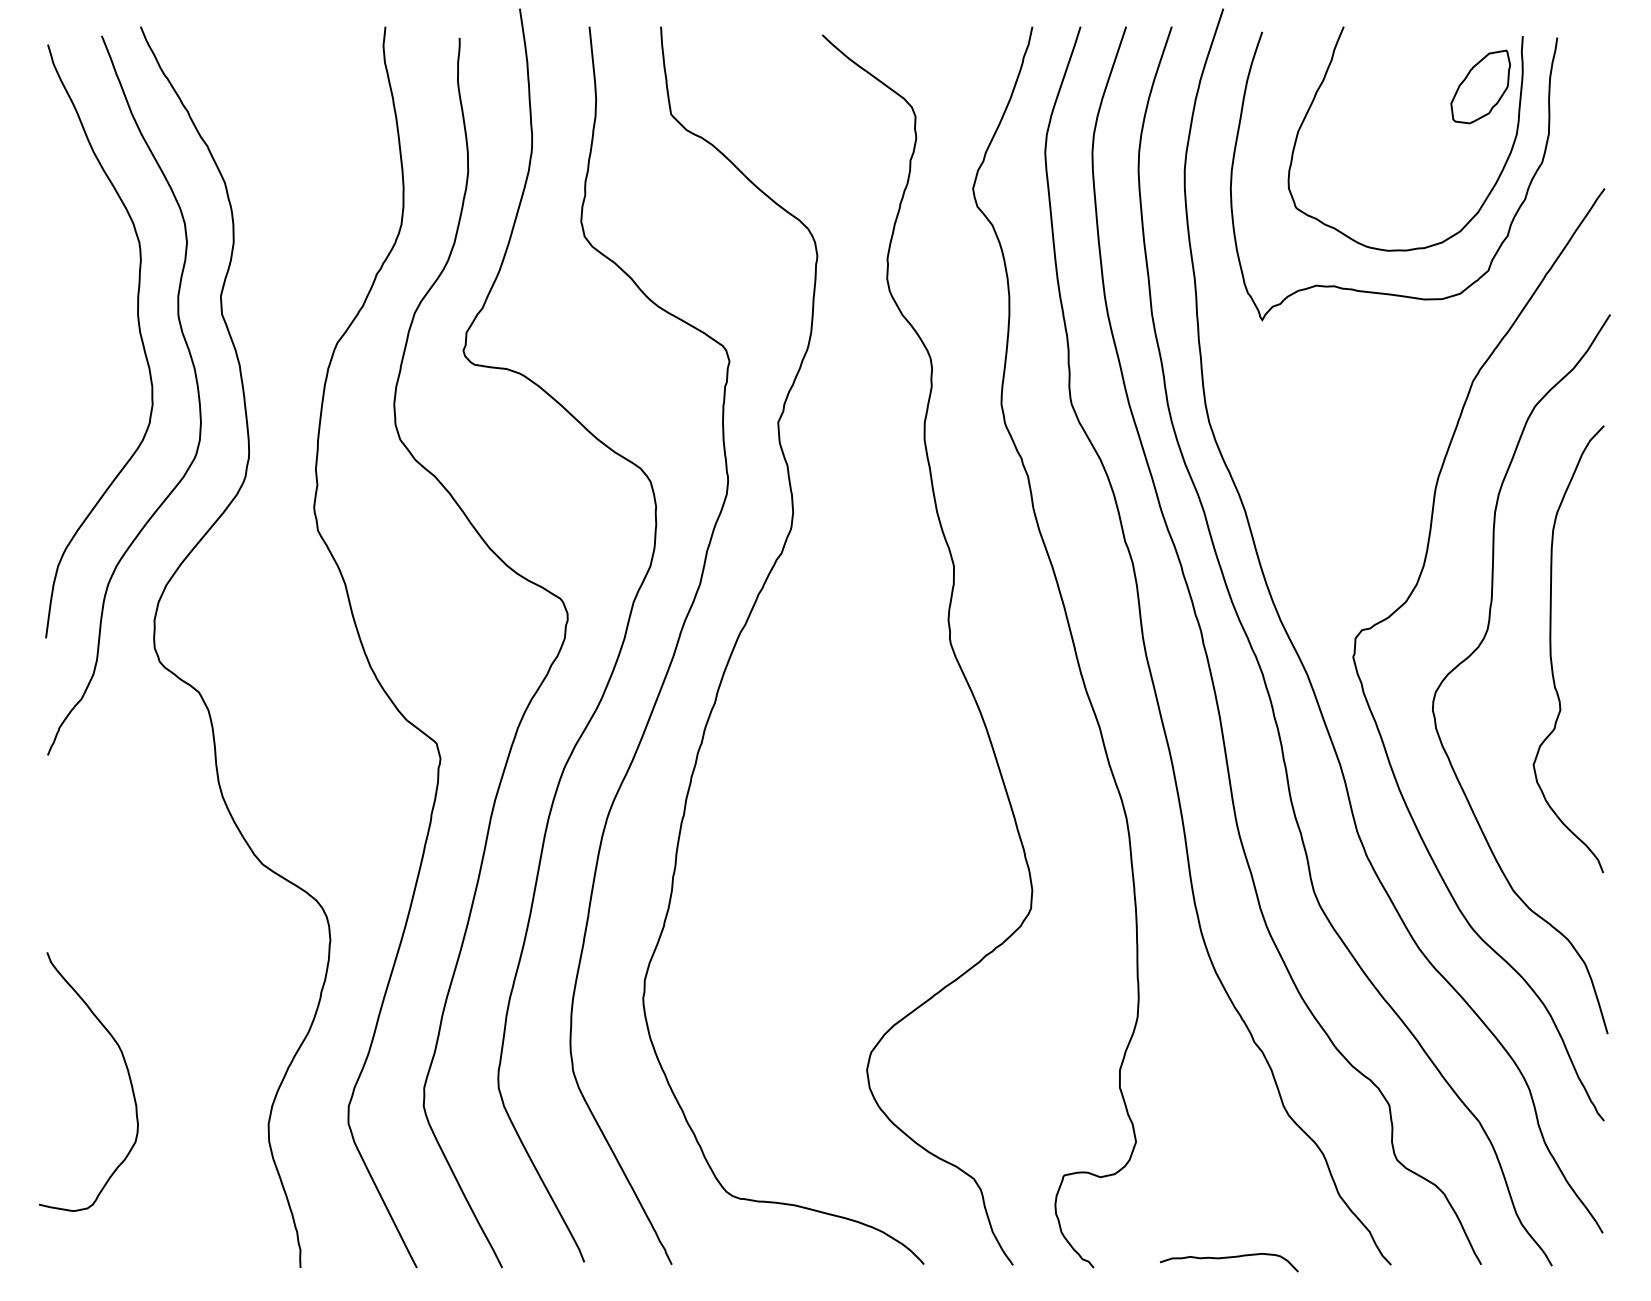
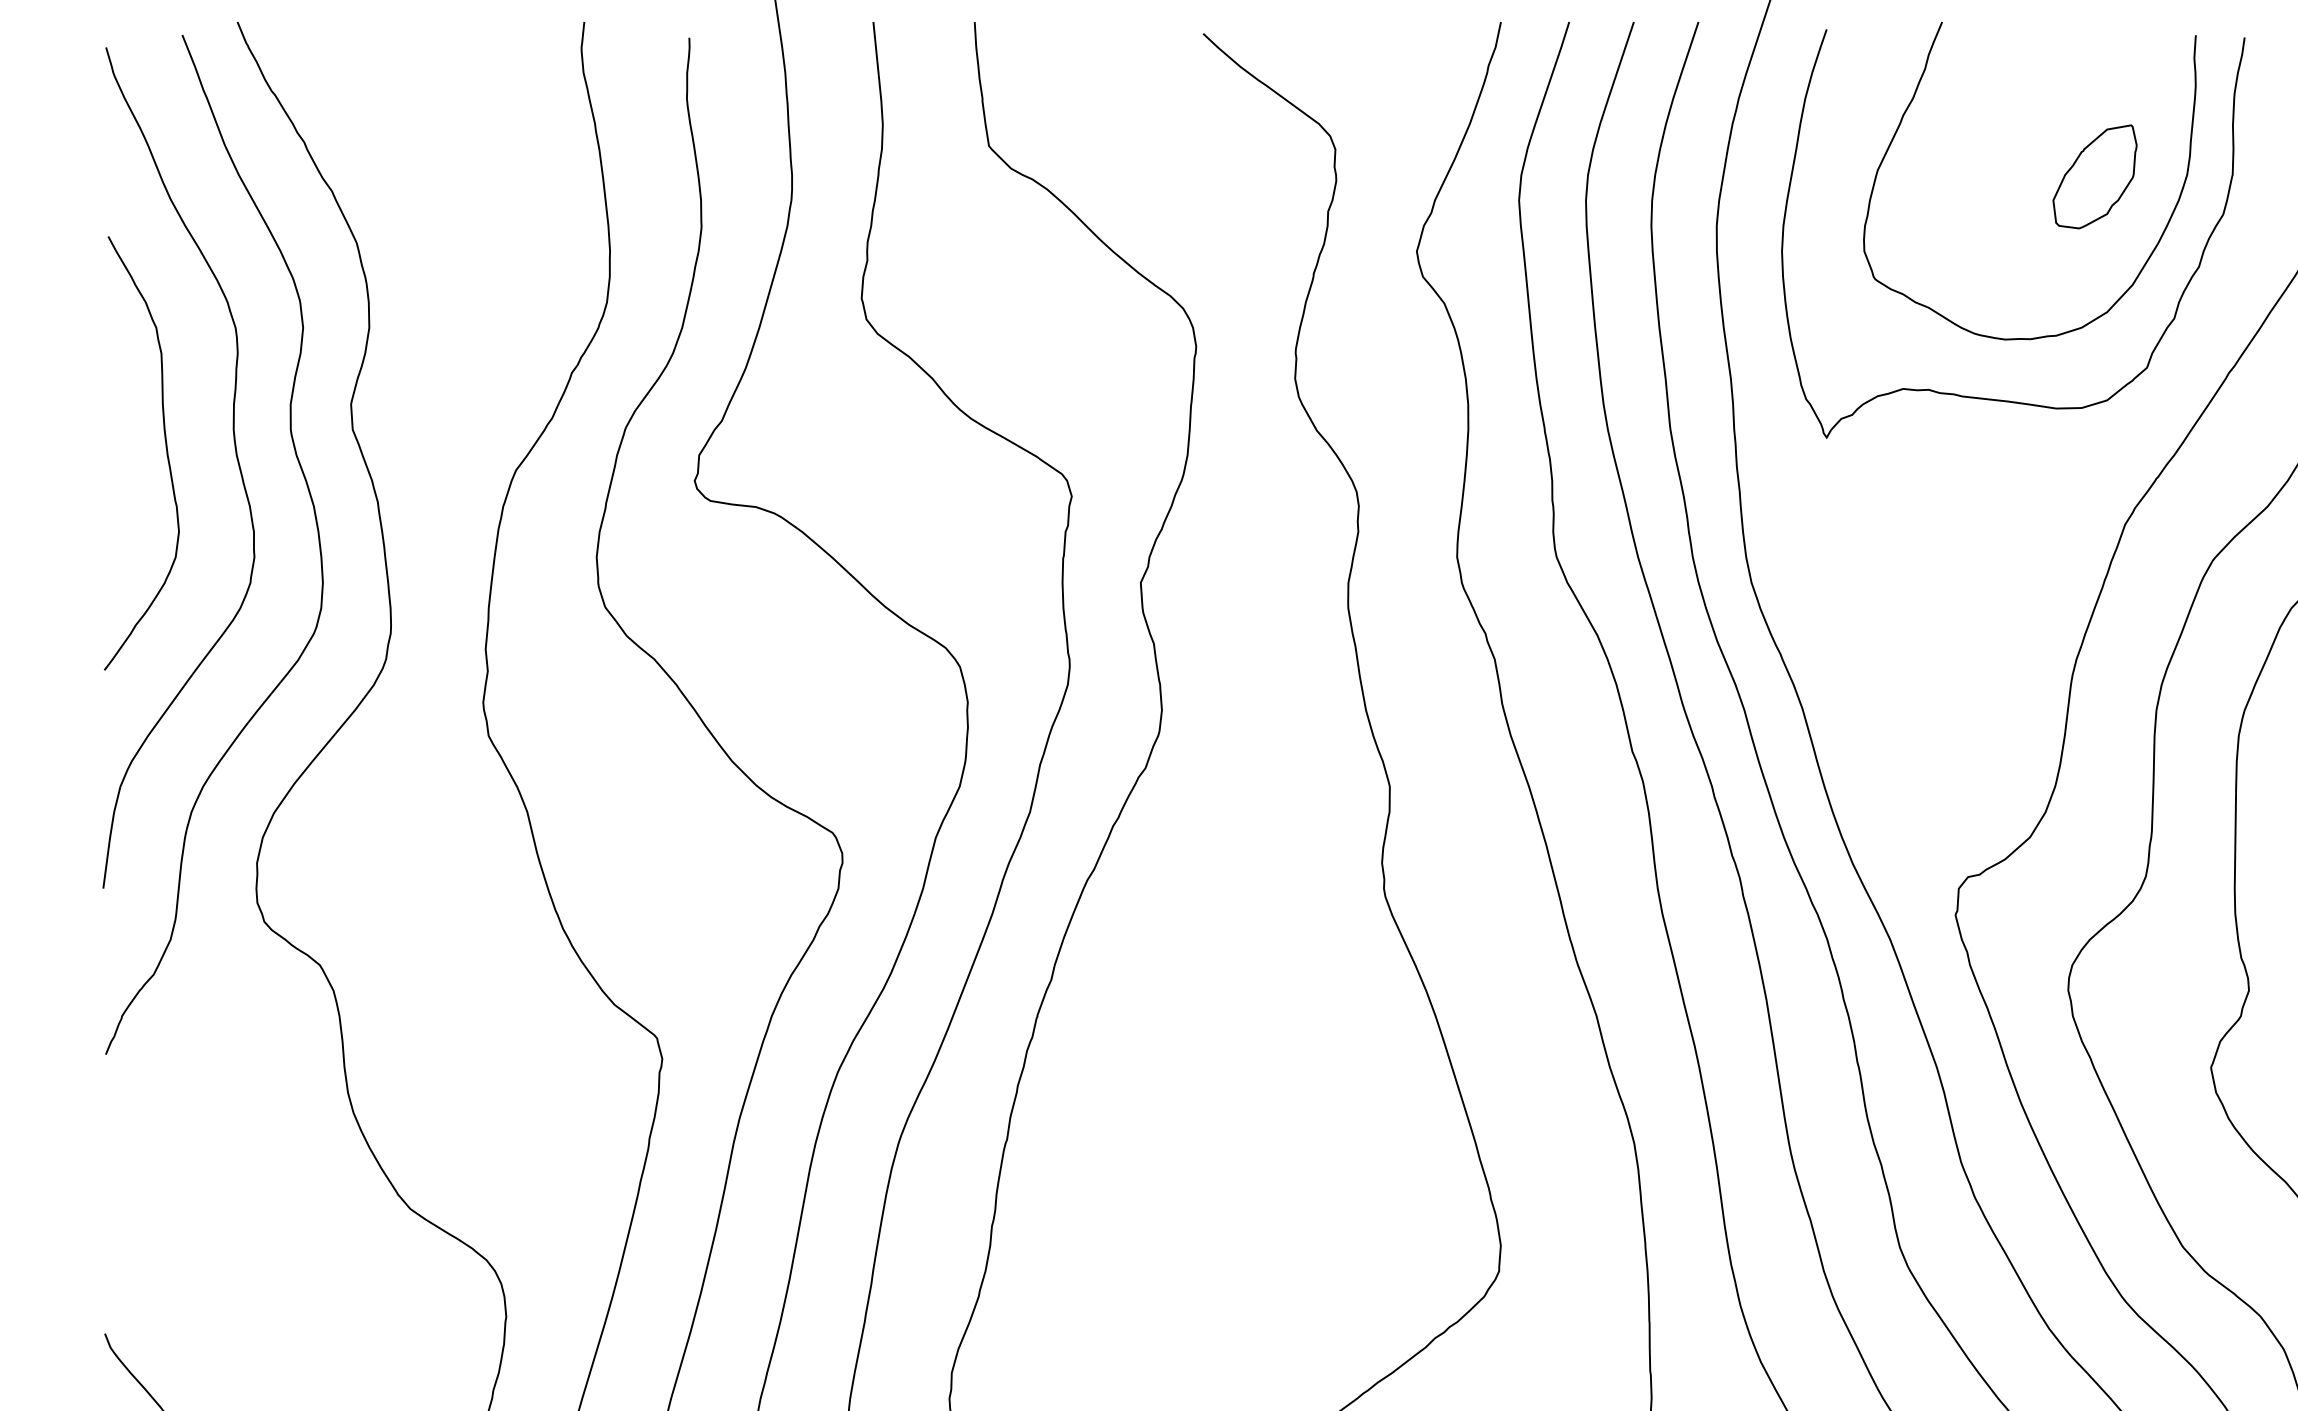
part: (1480, 86) -> (2094, 176), moved
curve: (89, 326) -> (164, 446), added

